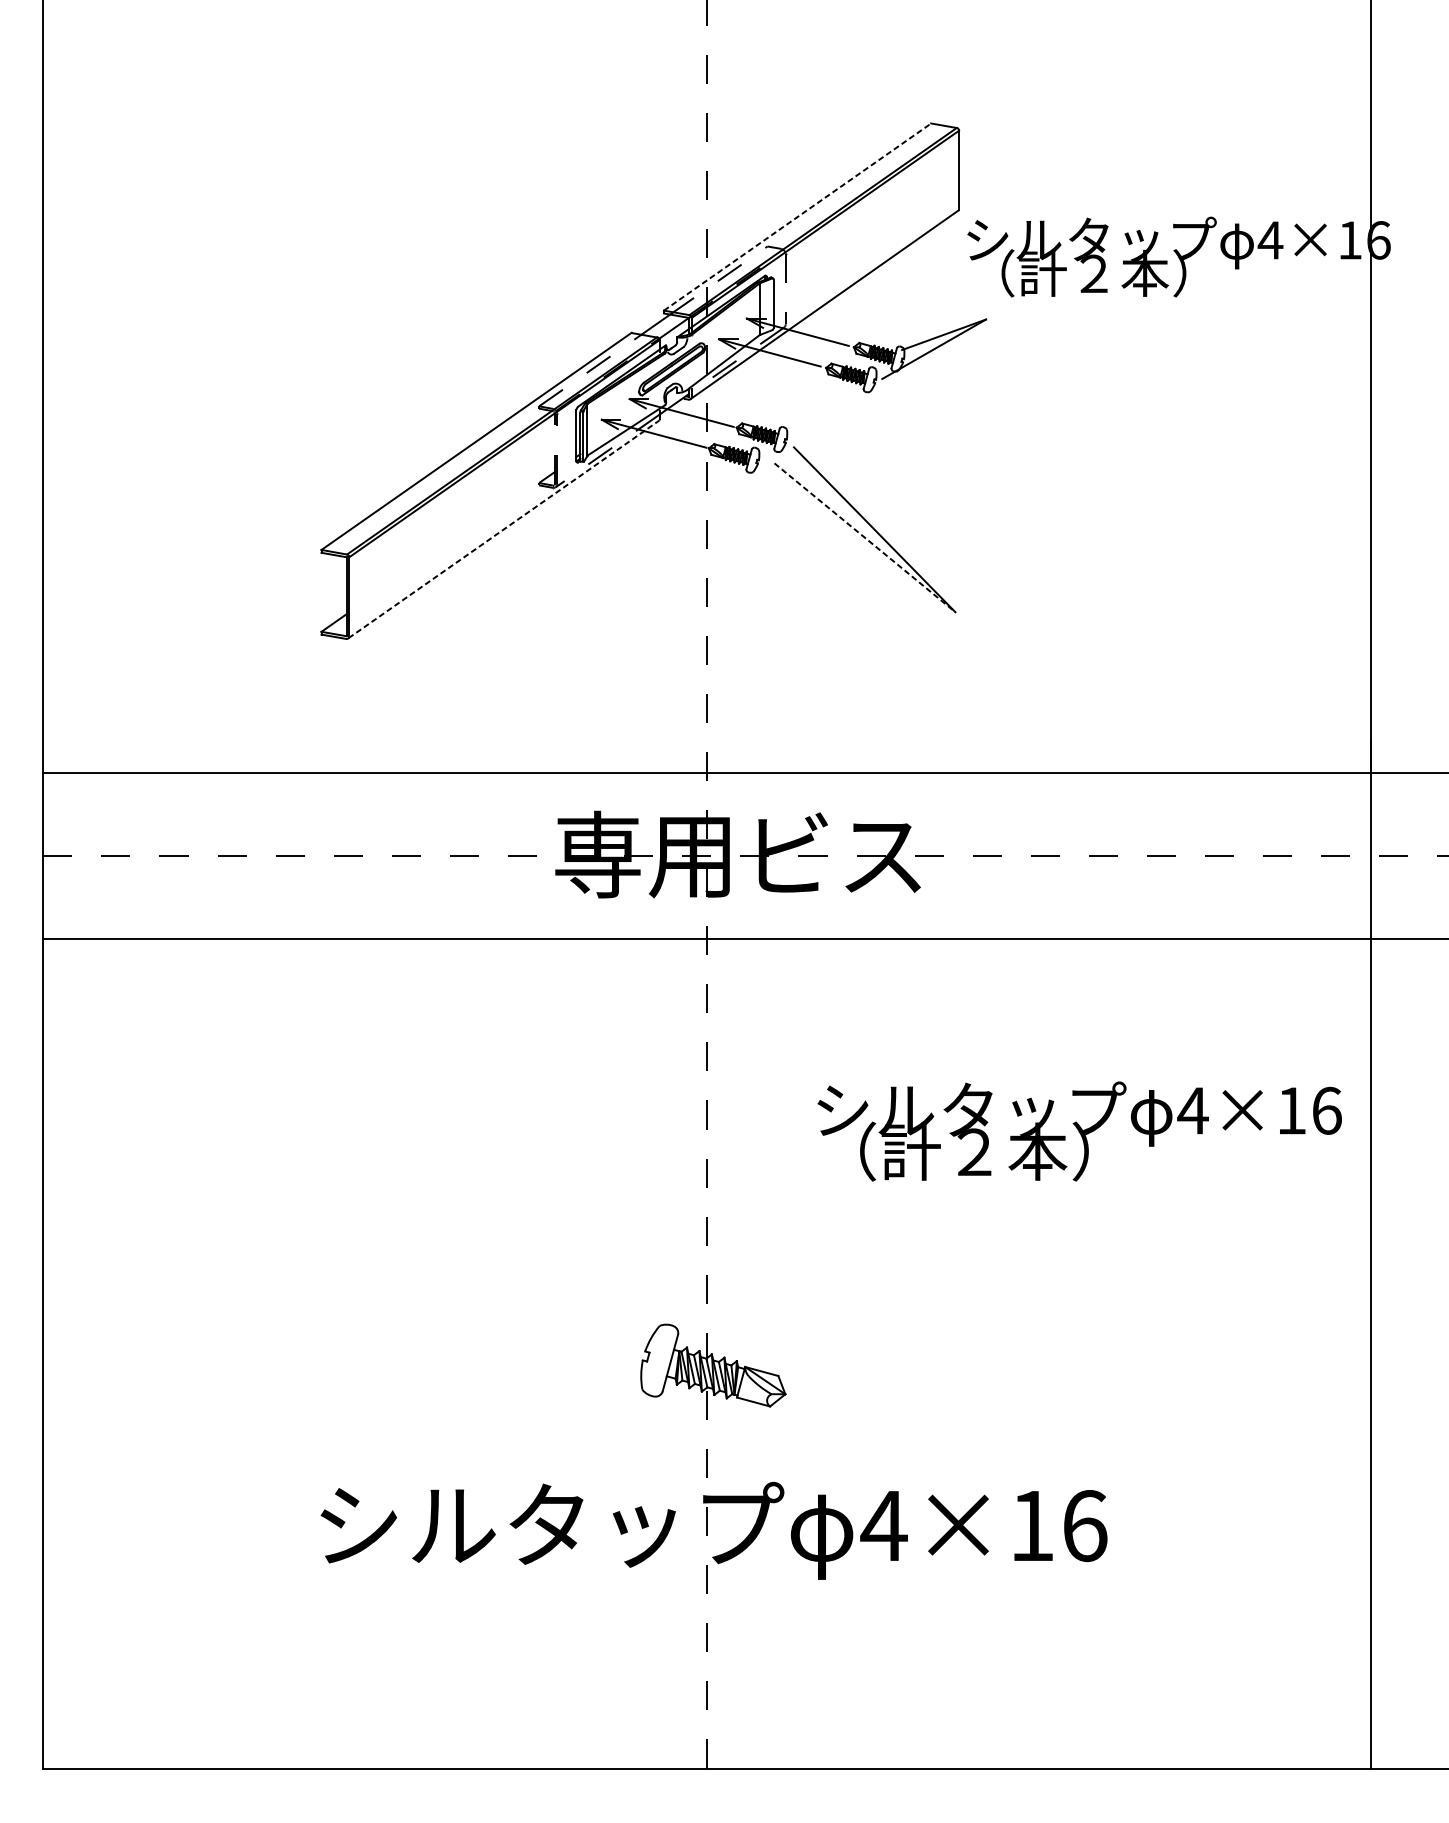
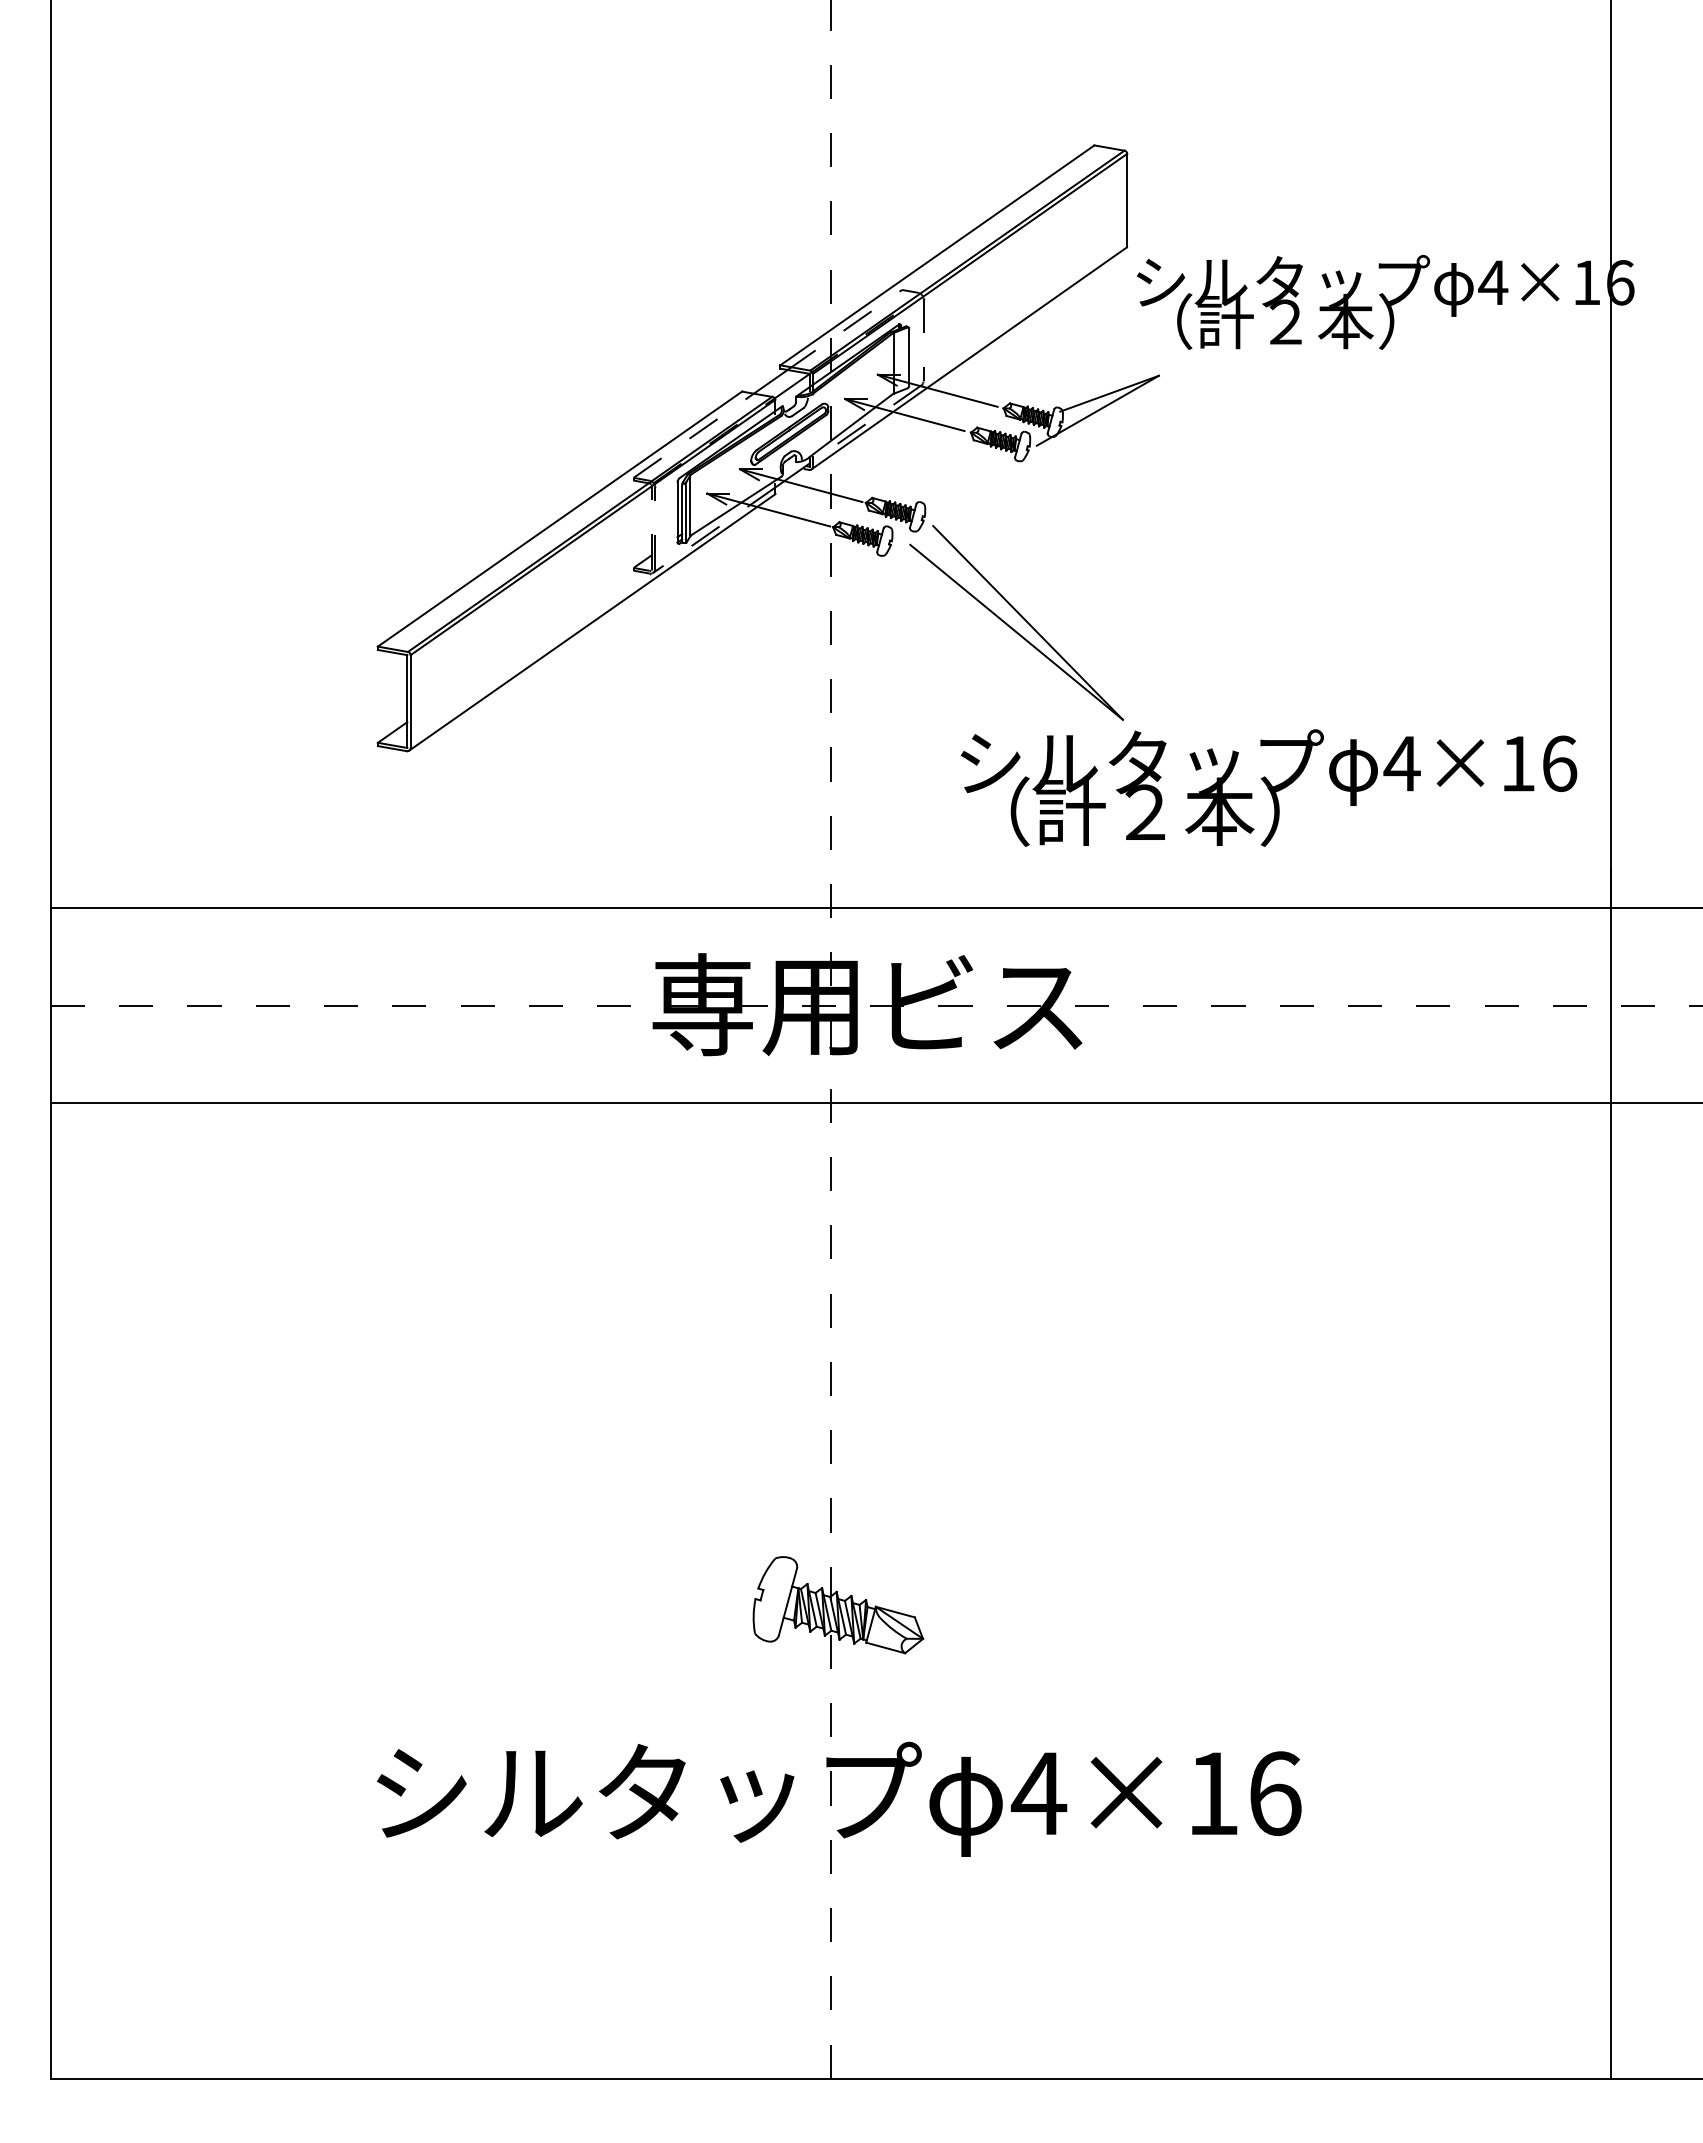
line: (797, 217) -> (937, 255), dashed -> solid
line: (504, 529) -> (592, 622), dashed -> solid
line: (864, 537) -> (1016, 632), dashed -> solid
text: (1079, 1131) -> (1268, 787), moved

